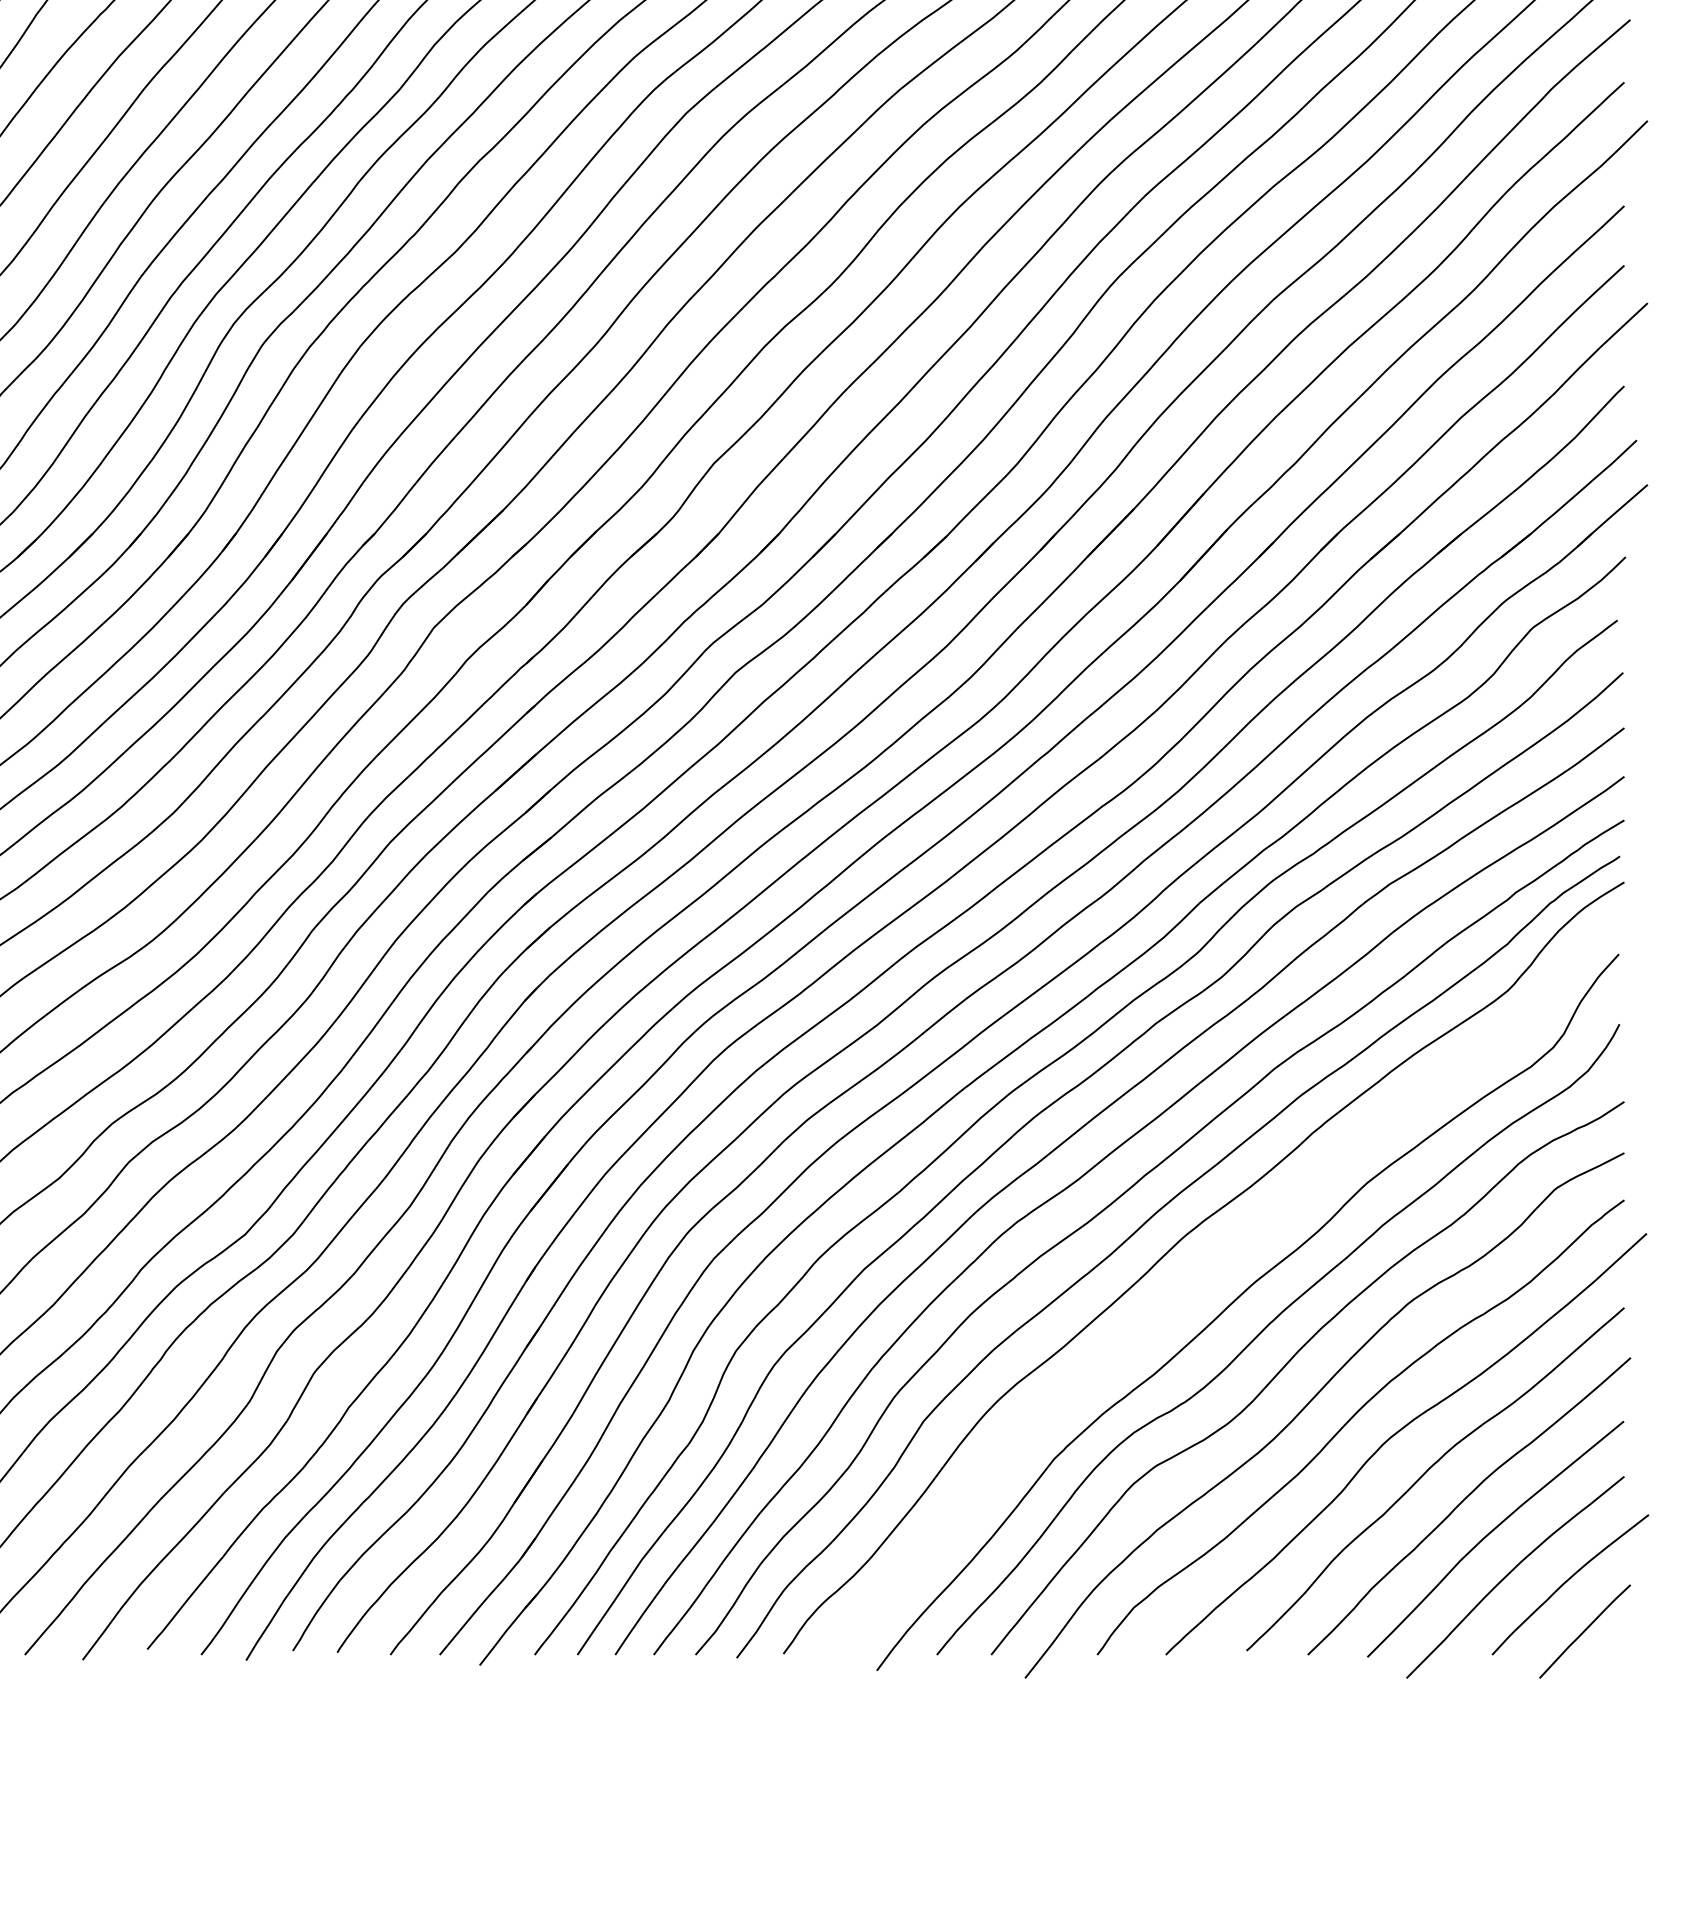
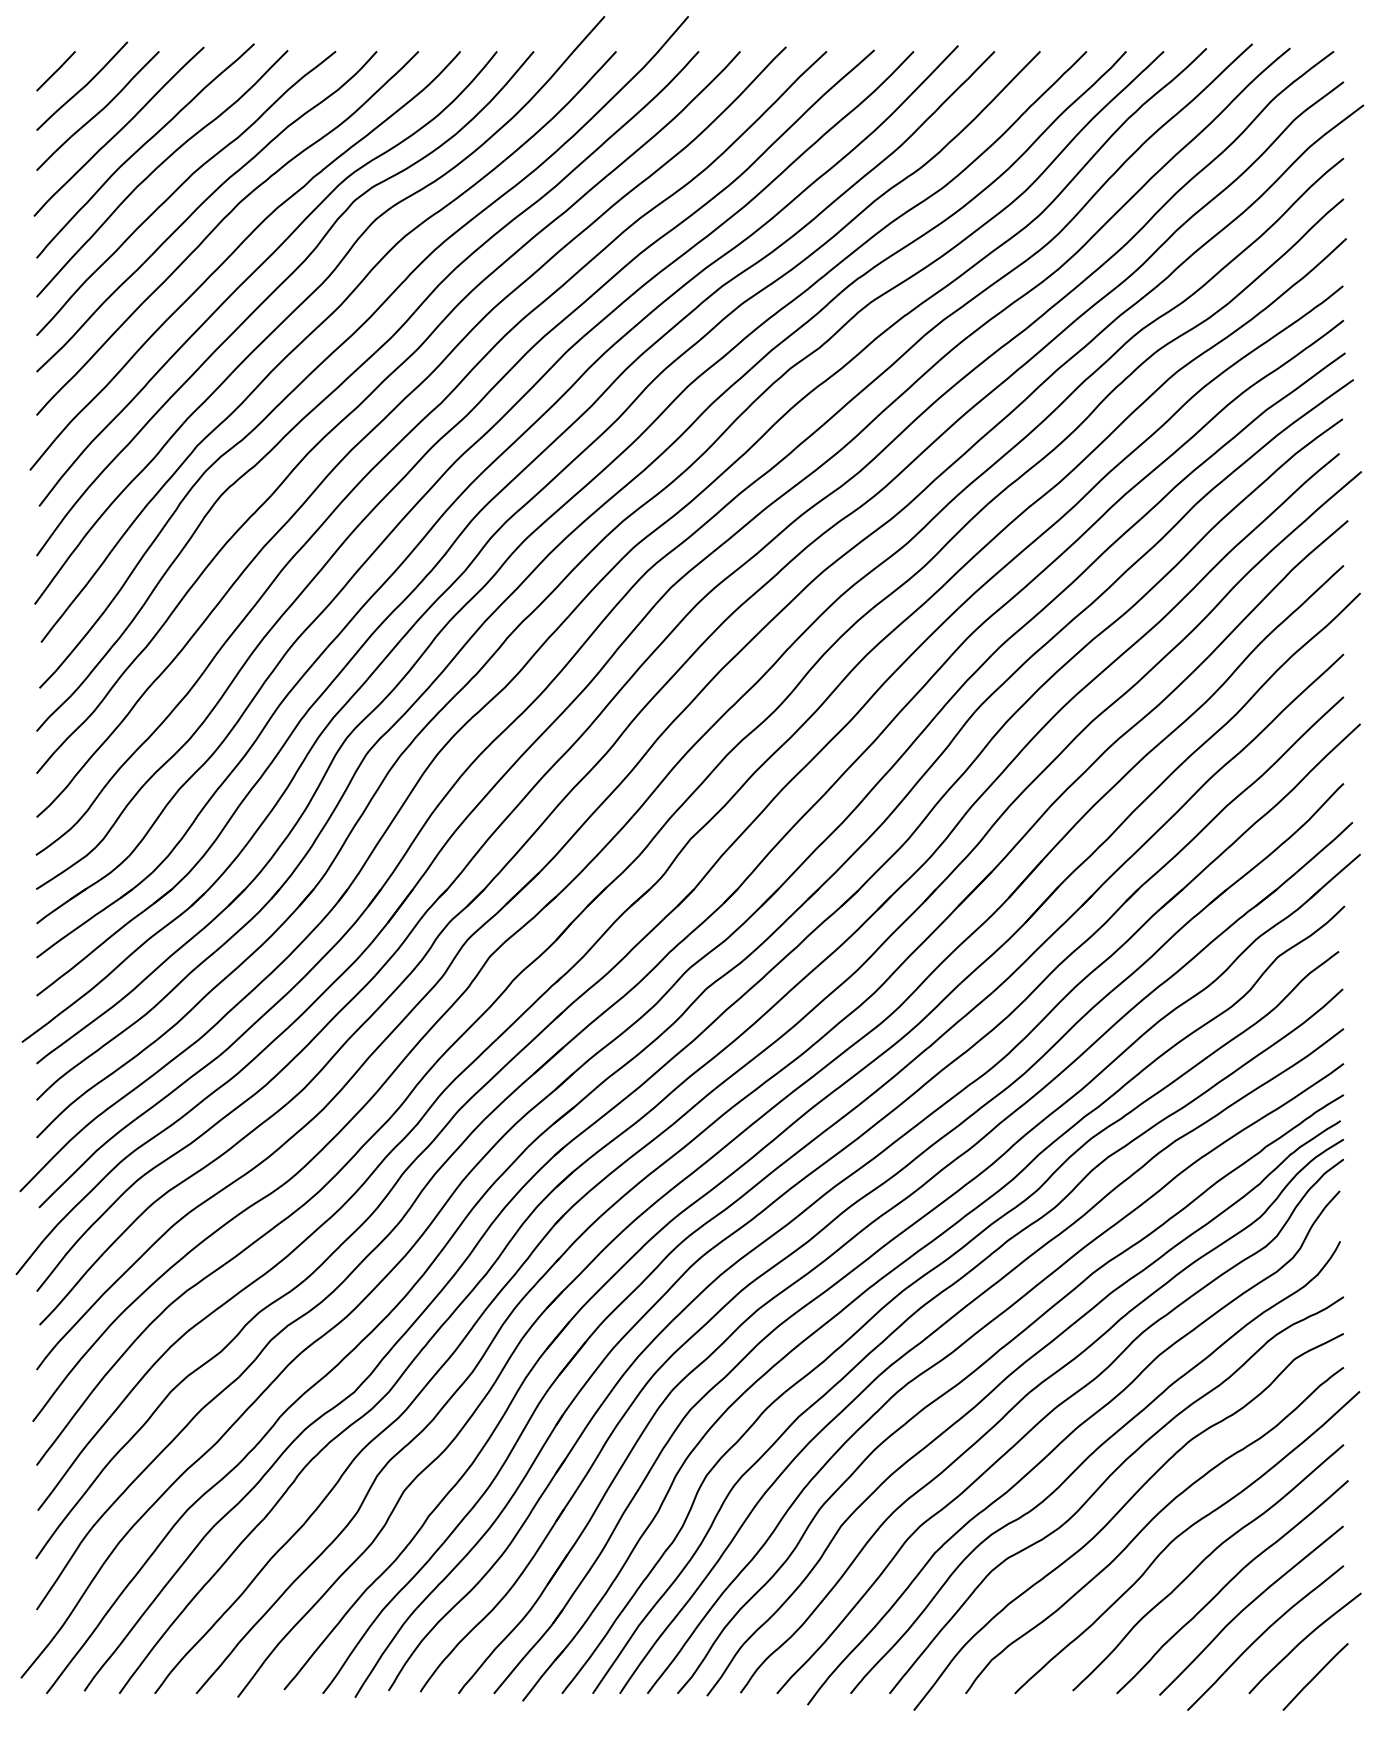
curve: (1212, 1267) -> (1048, 1415), added

